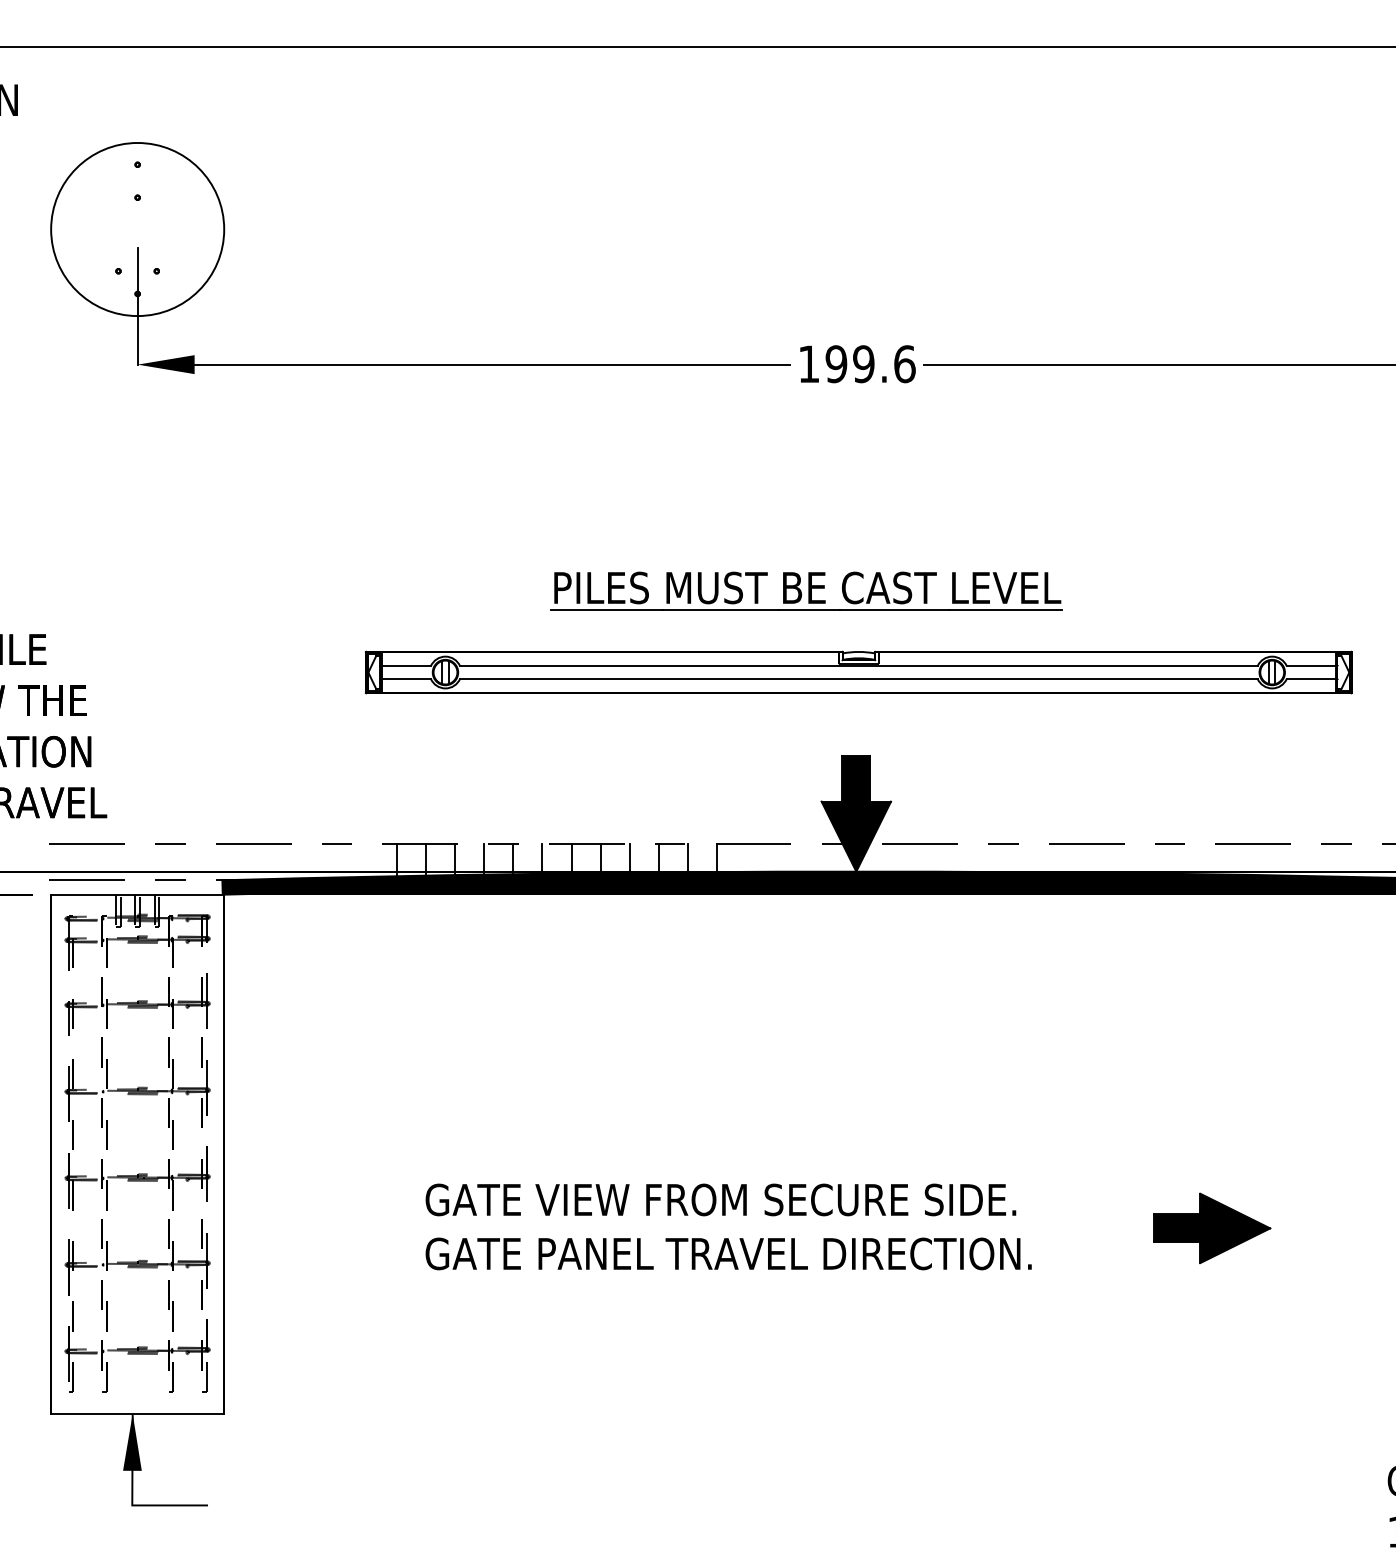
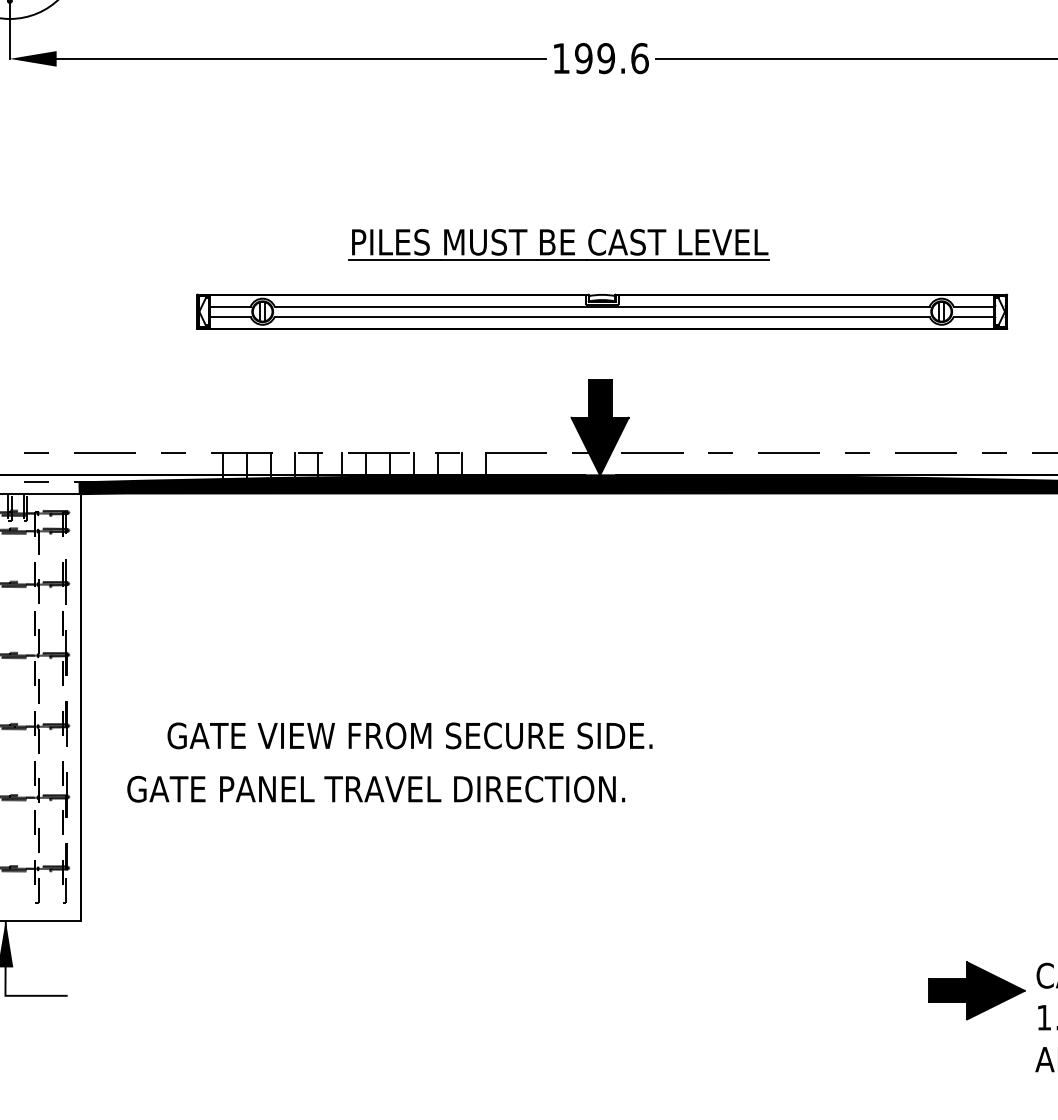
text: (720, 1199) -> (409, 735), moved
part: (1212, 1227) -> (977, 990), moved
text: (728, 1253) -> (376, 788), moved

